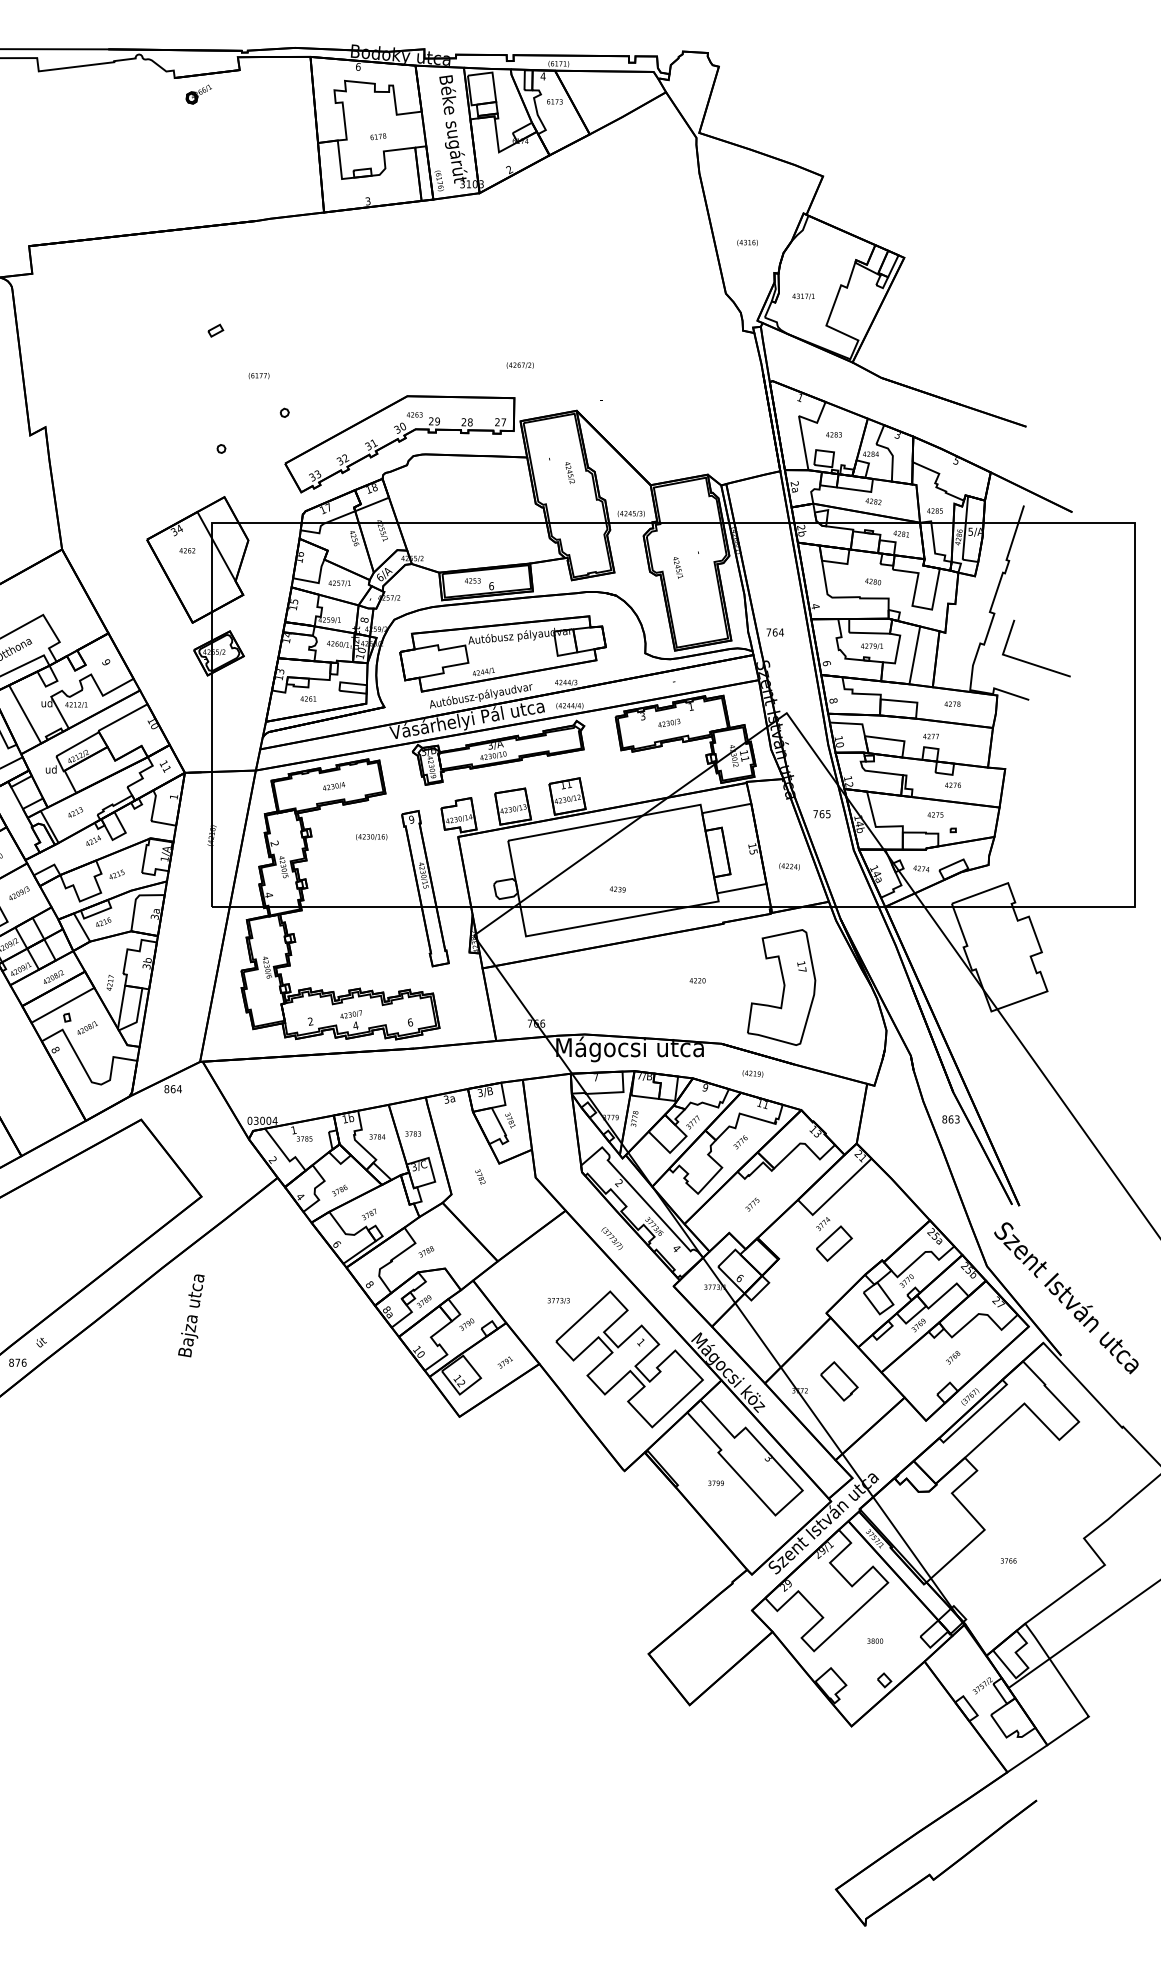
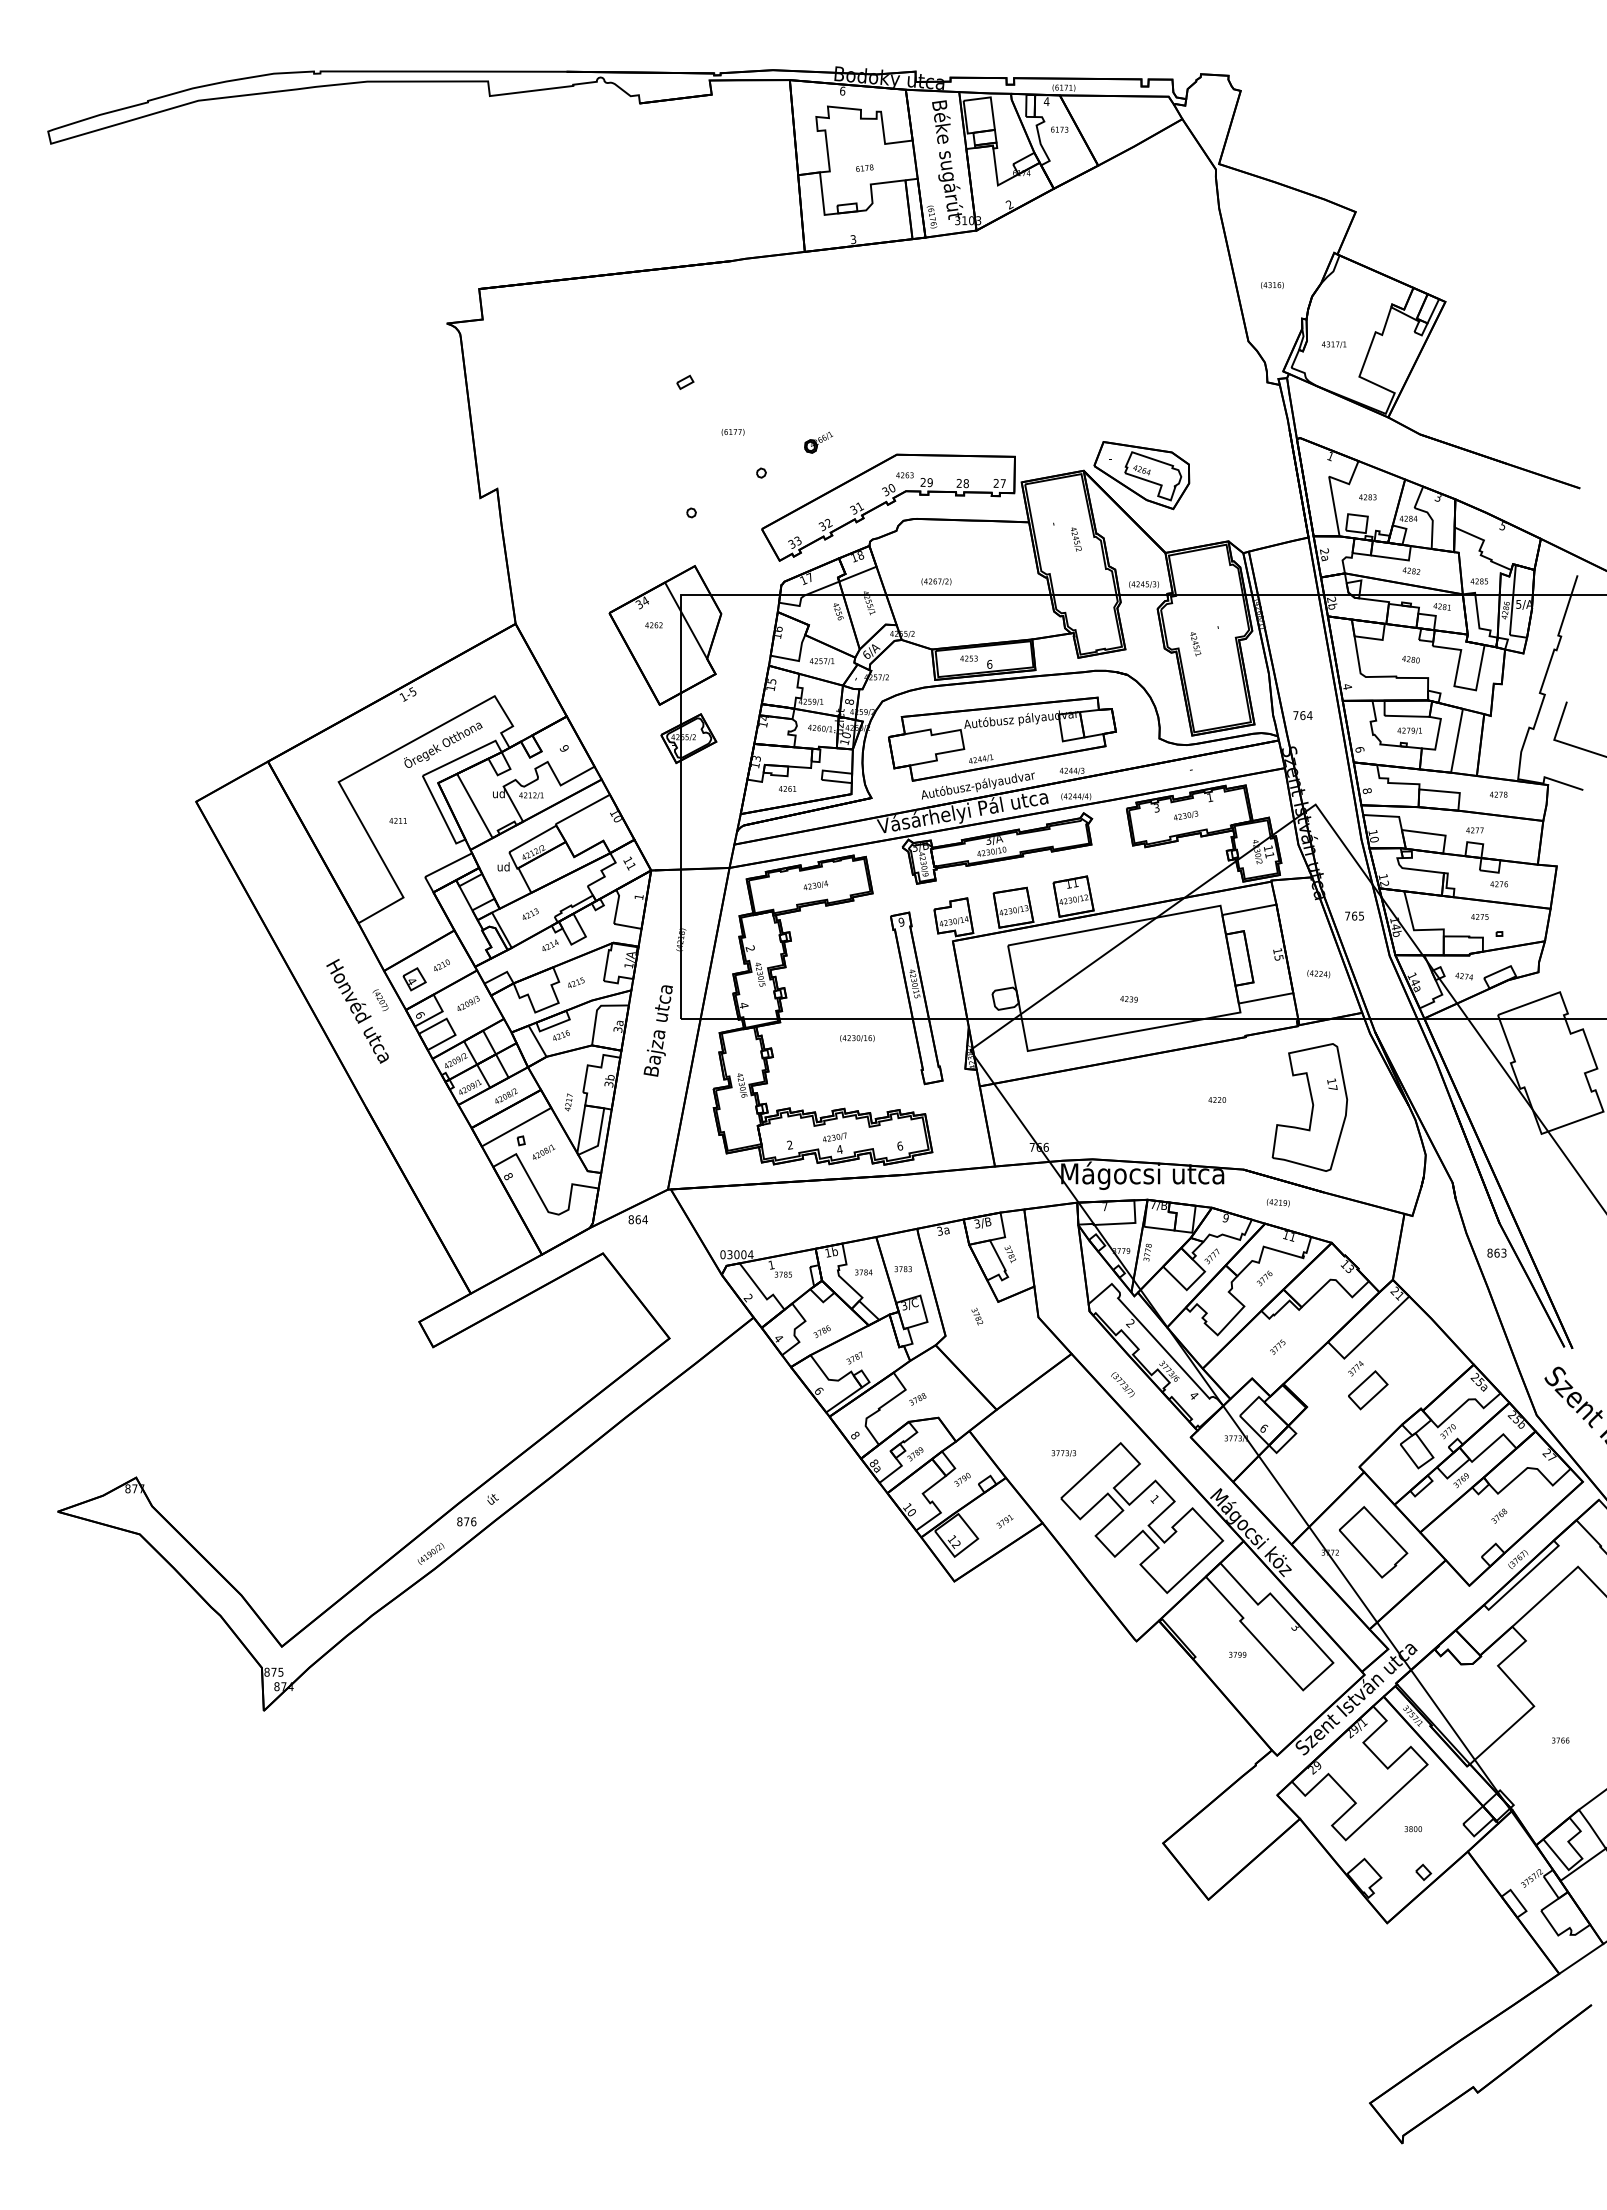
part: (198, 94) -> (818, 442), moved
text: (520, 365) -> (936, 581), moved
part: (629, 415) -> (1141, 475), added
text: (371, 837) -> (857, 1038), moved
text: (190, 1315) -> (657, 1030), moved
part: (839, 1381) -> (1373, 1542), size x1.67

